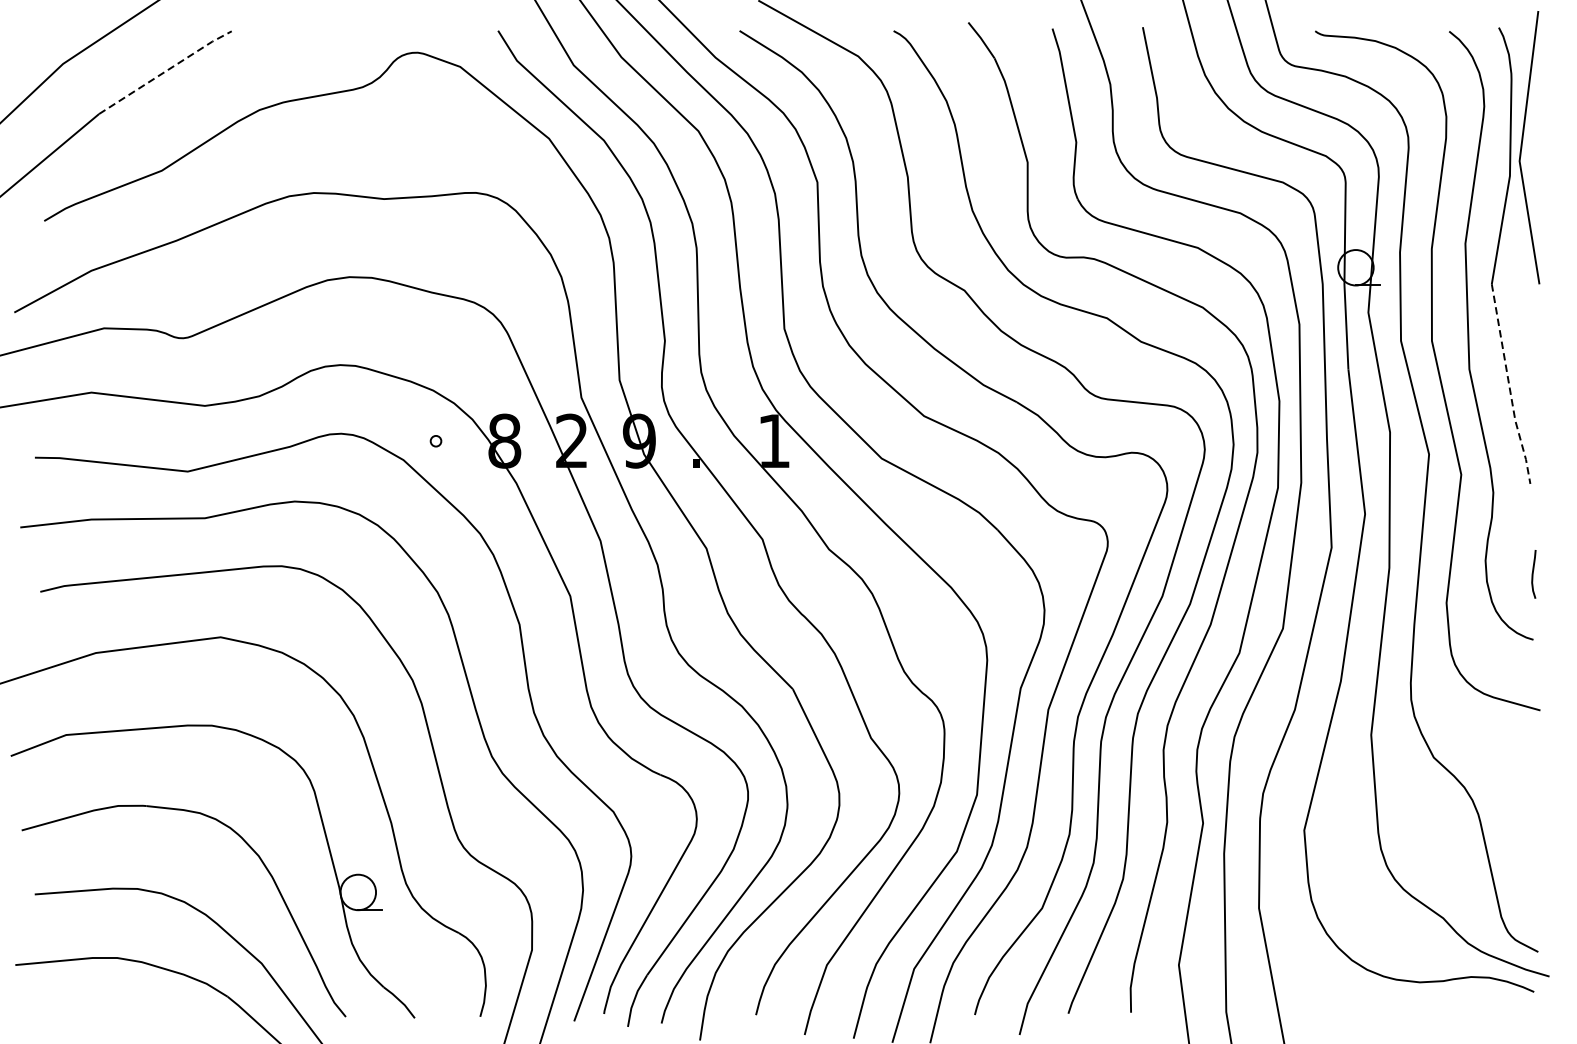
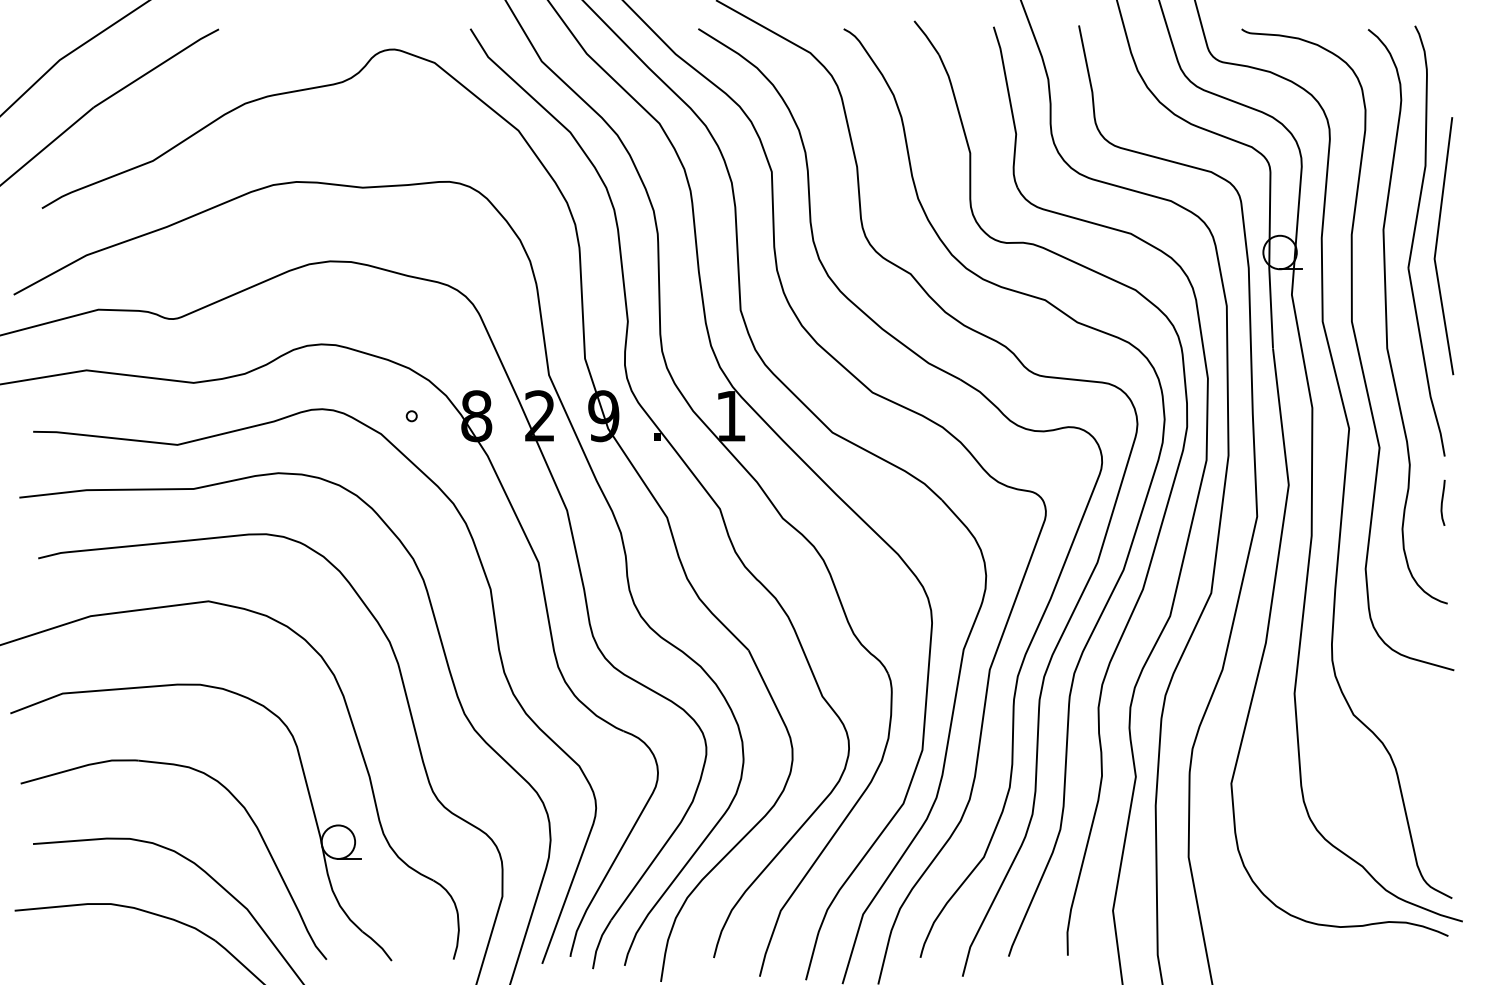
line: (165, 71) -> (156, 67), dashed -> solid
line: (1522, 148) -> (1437, 246), moved
line: (1509, 386) -> (1425, 364), dashed -> solid
curve: (1533, 573) -> (1442, 502), moved

